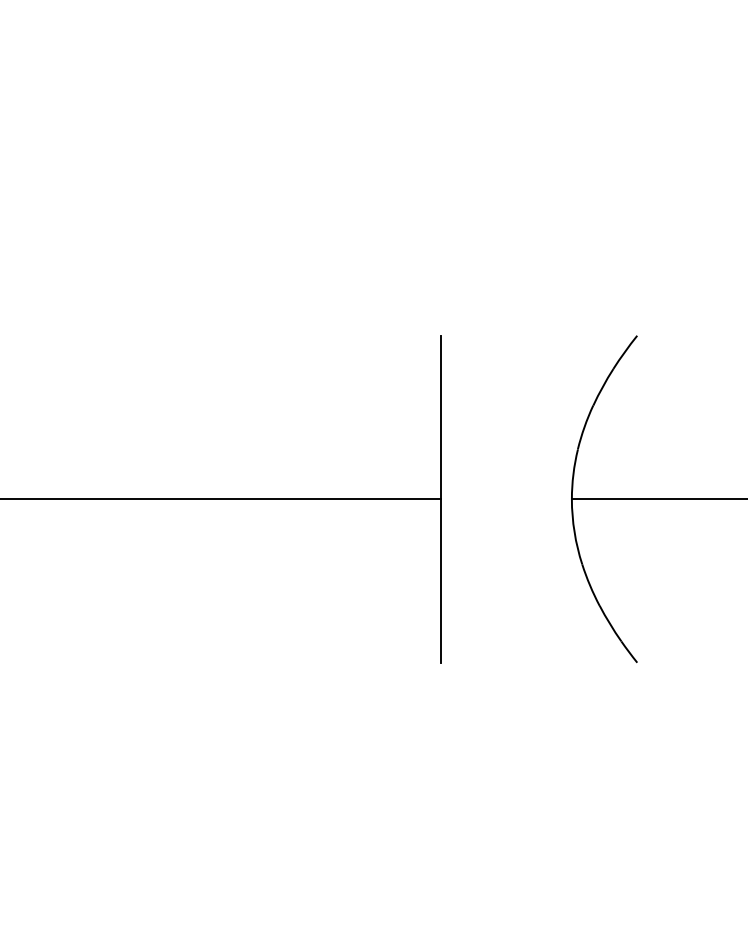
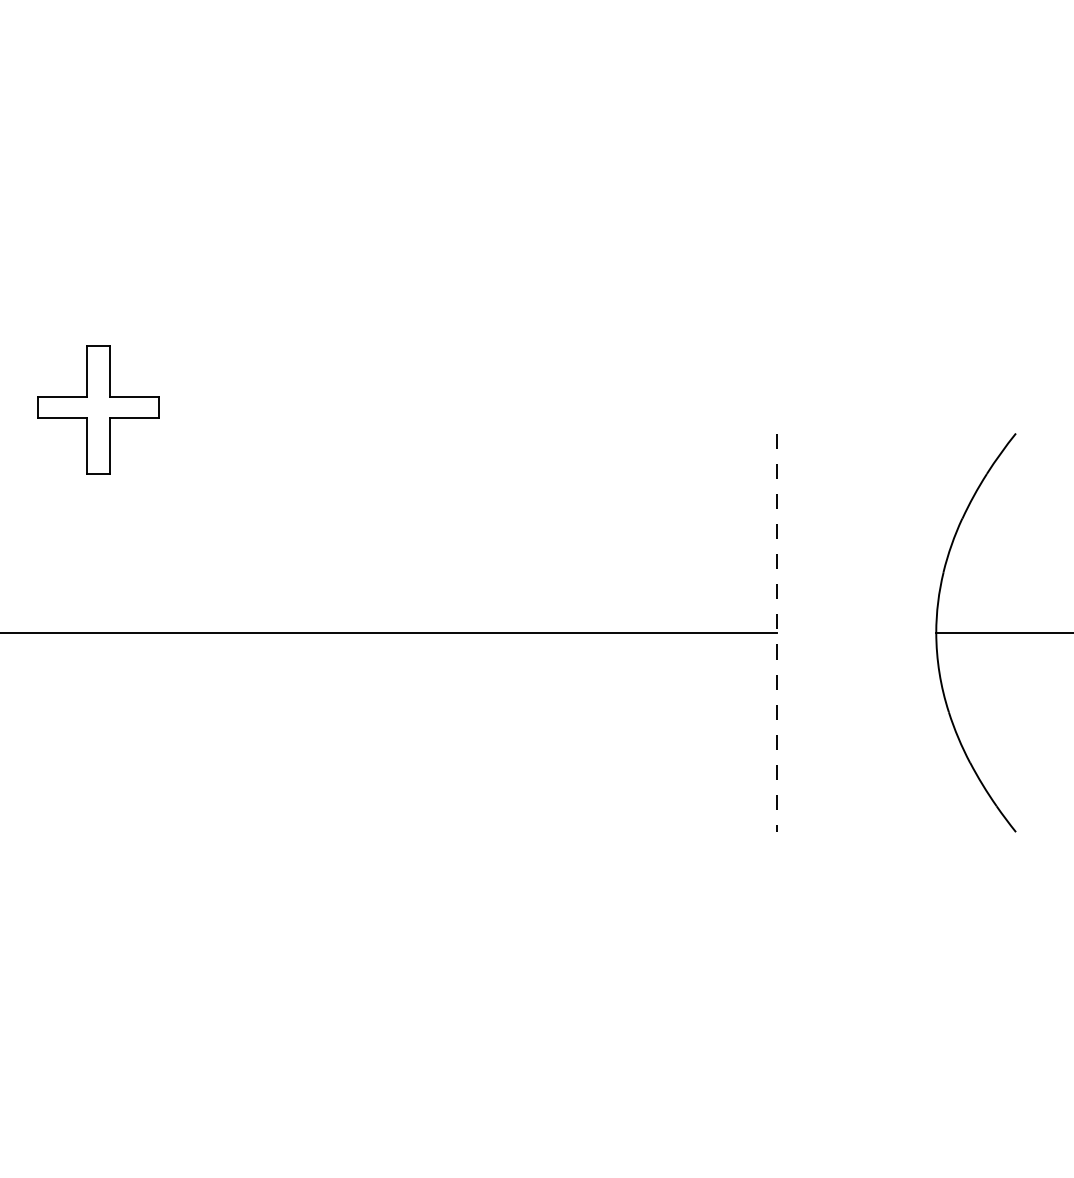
line: (440, 499) -> (776, 633), solid -> dashed

